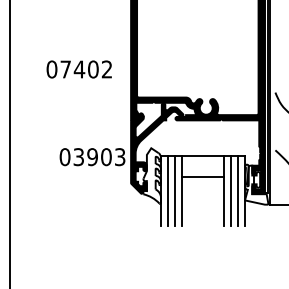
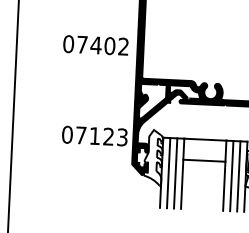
text: (78, 69) -> (95, 45), moved
text: (92, 157) -> (94, 136), 03903 -> 07123

